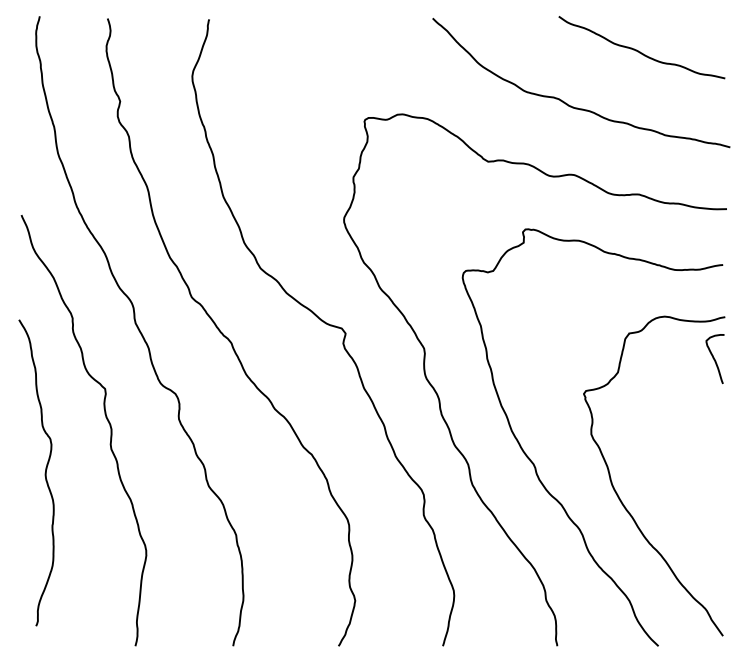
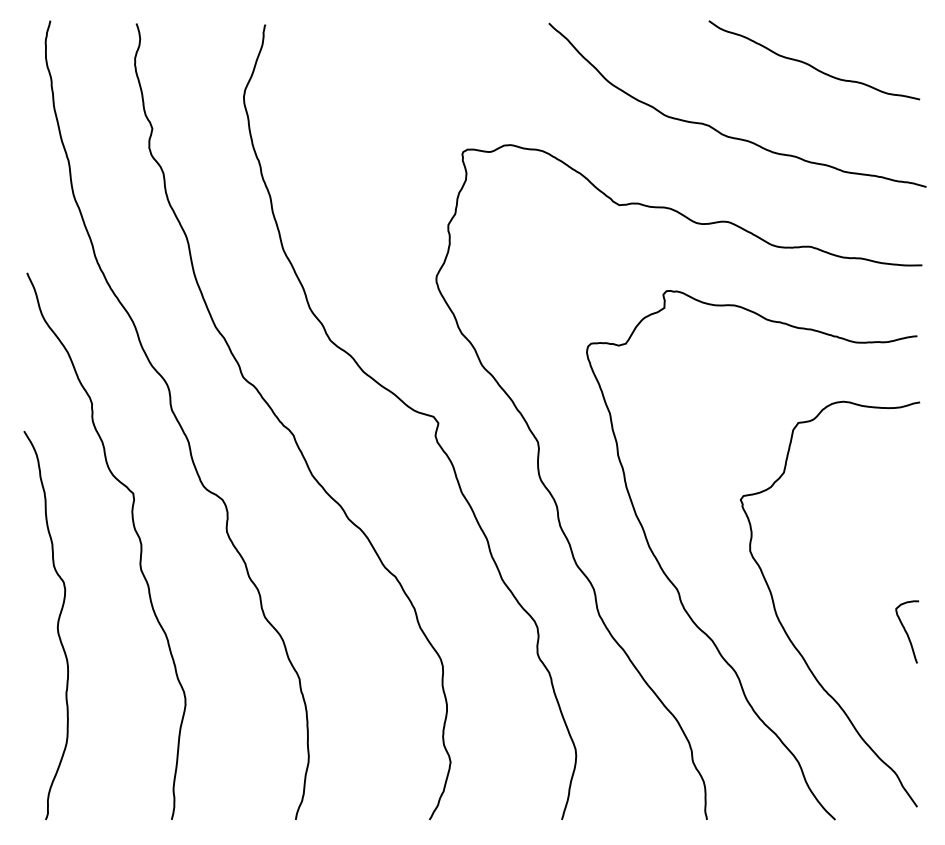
curve: (714, 359) -> (906, 632), moved
curve: (44, 473) -> (56, 626), moved

